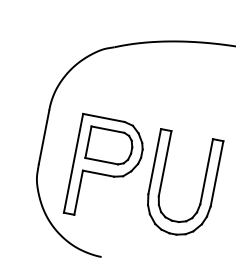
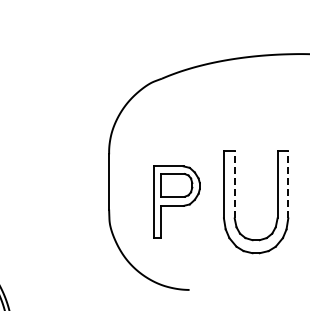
line: (164, 163) -> (234, 184), solid -> dashed
part: (105, 168) -> (176, 201), size x0.7
line: (217, 173) -> (288, 184), solid -> dashed

